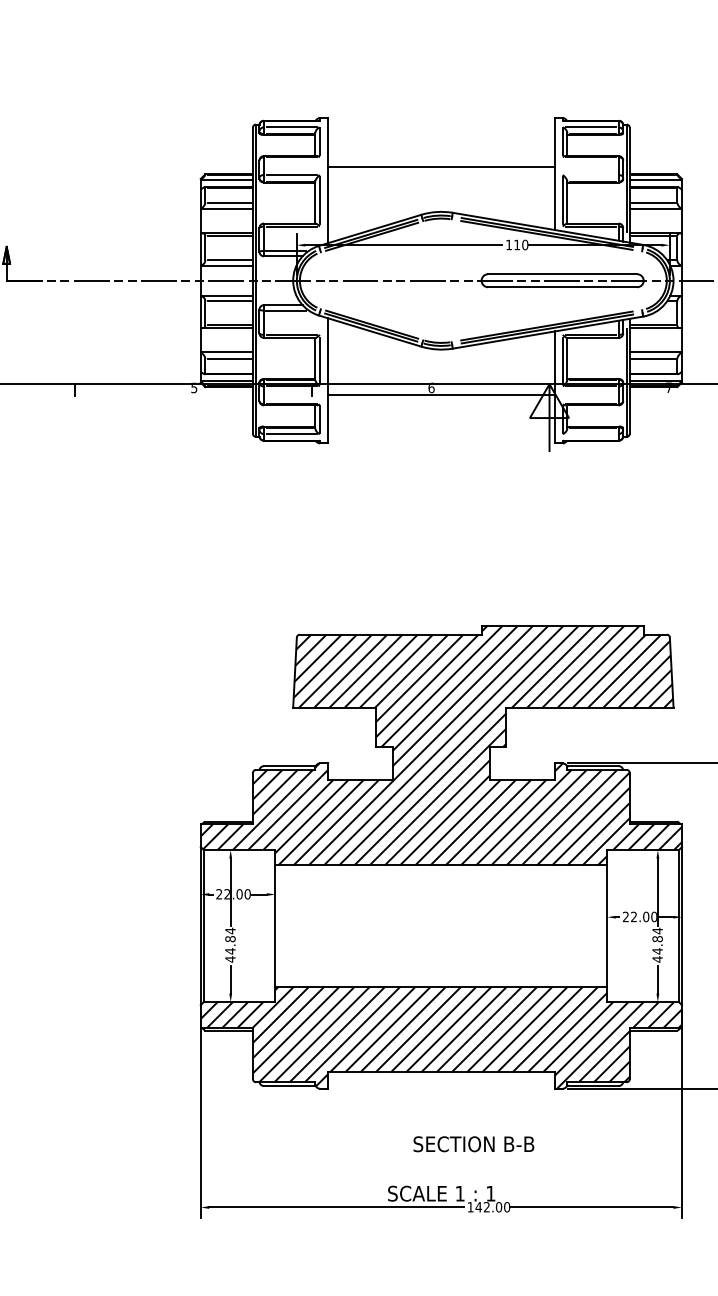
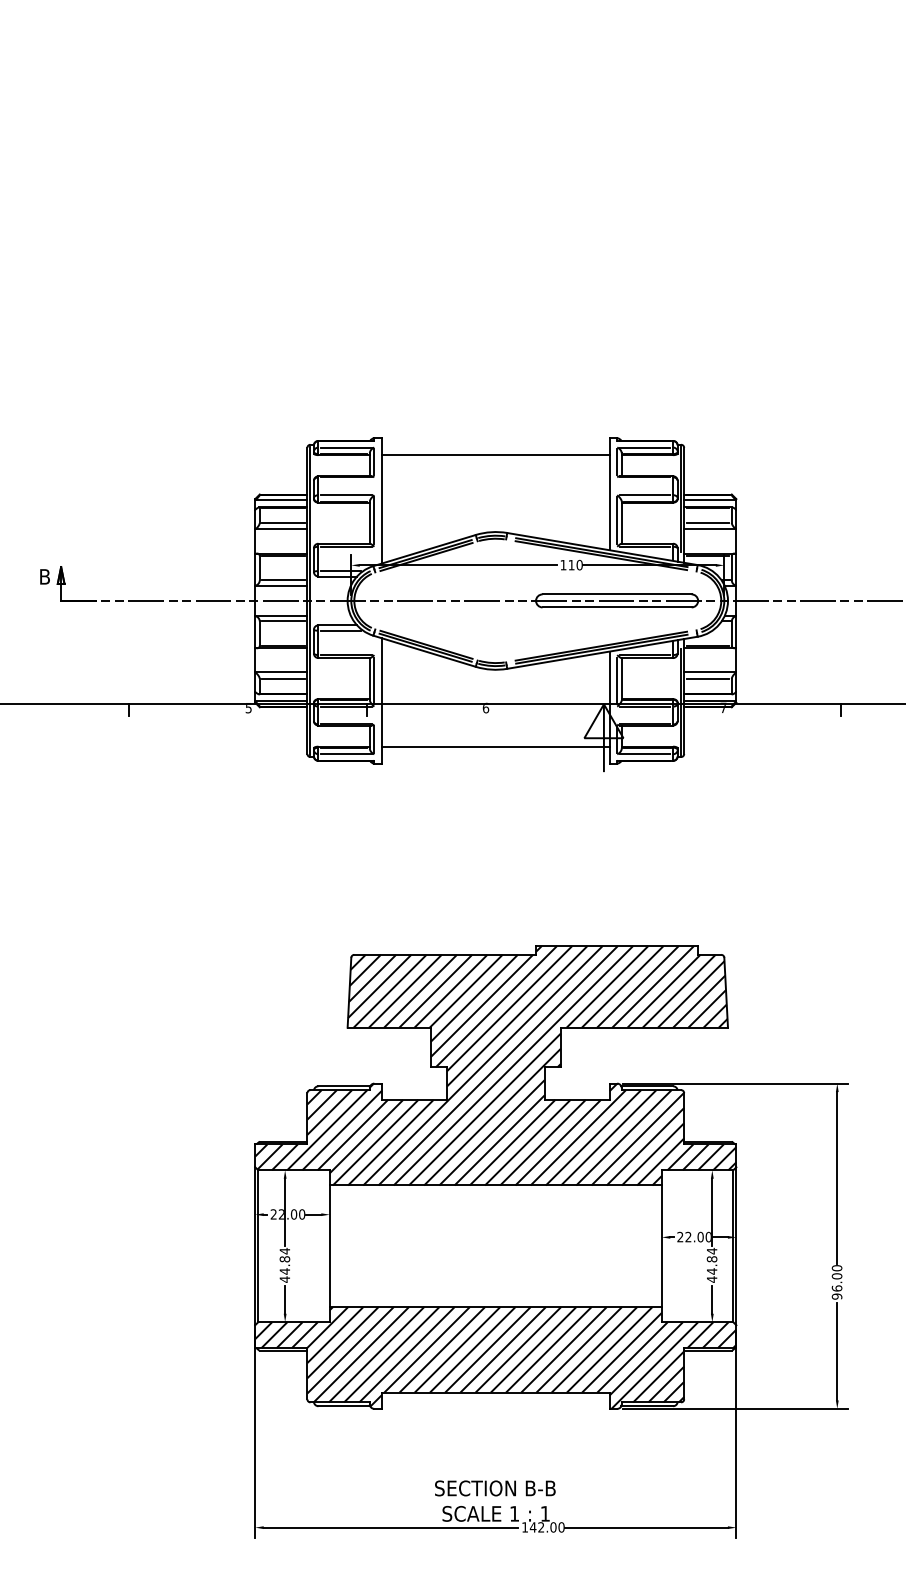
line: (441, 167) -> (495, 454), moved
line: (591, 175) -> (645, 495), added
line: (441, 395) -> (495, 747), moved
line: (591, 434) -> (645, 754), added
text: (474, 1144) -> (495, 1488), moved

